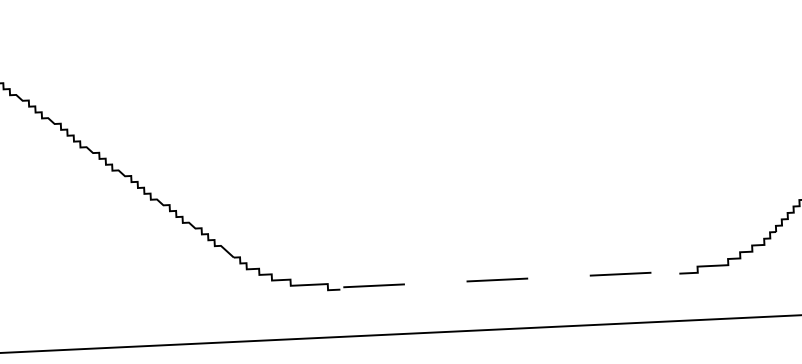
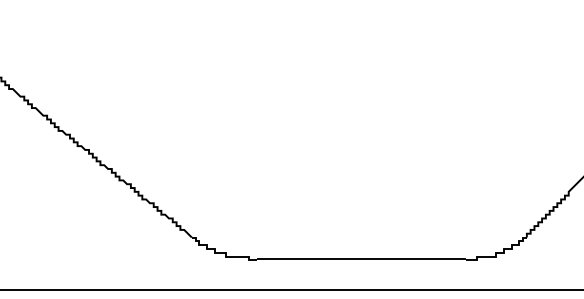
line: (510, 278) -> (361, 258), dashed -> solid

